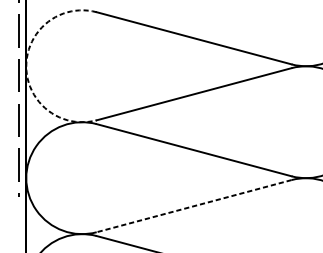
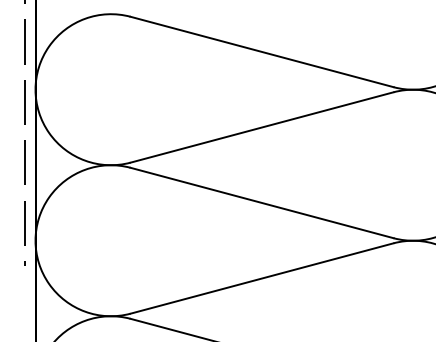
arc: (26, 66) -> (35, 89), dashed -> solid
line: (193, 206) -> (261, 278), dashed -> solid

